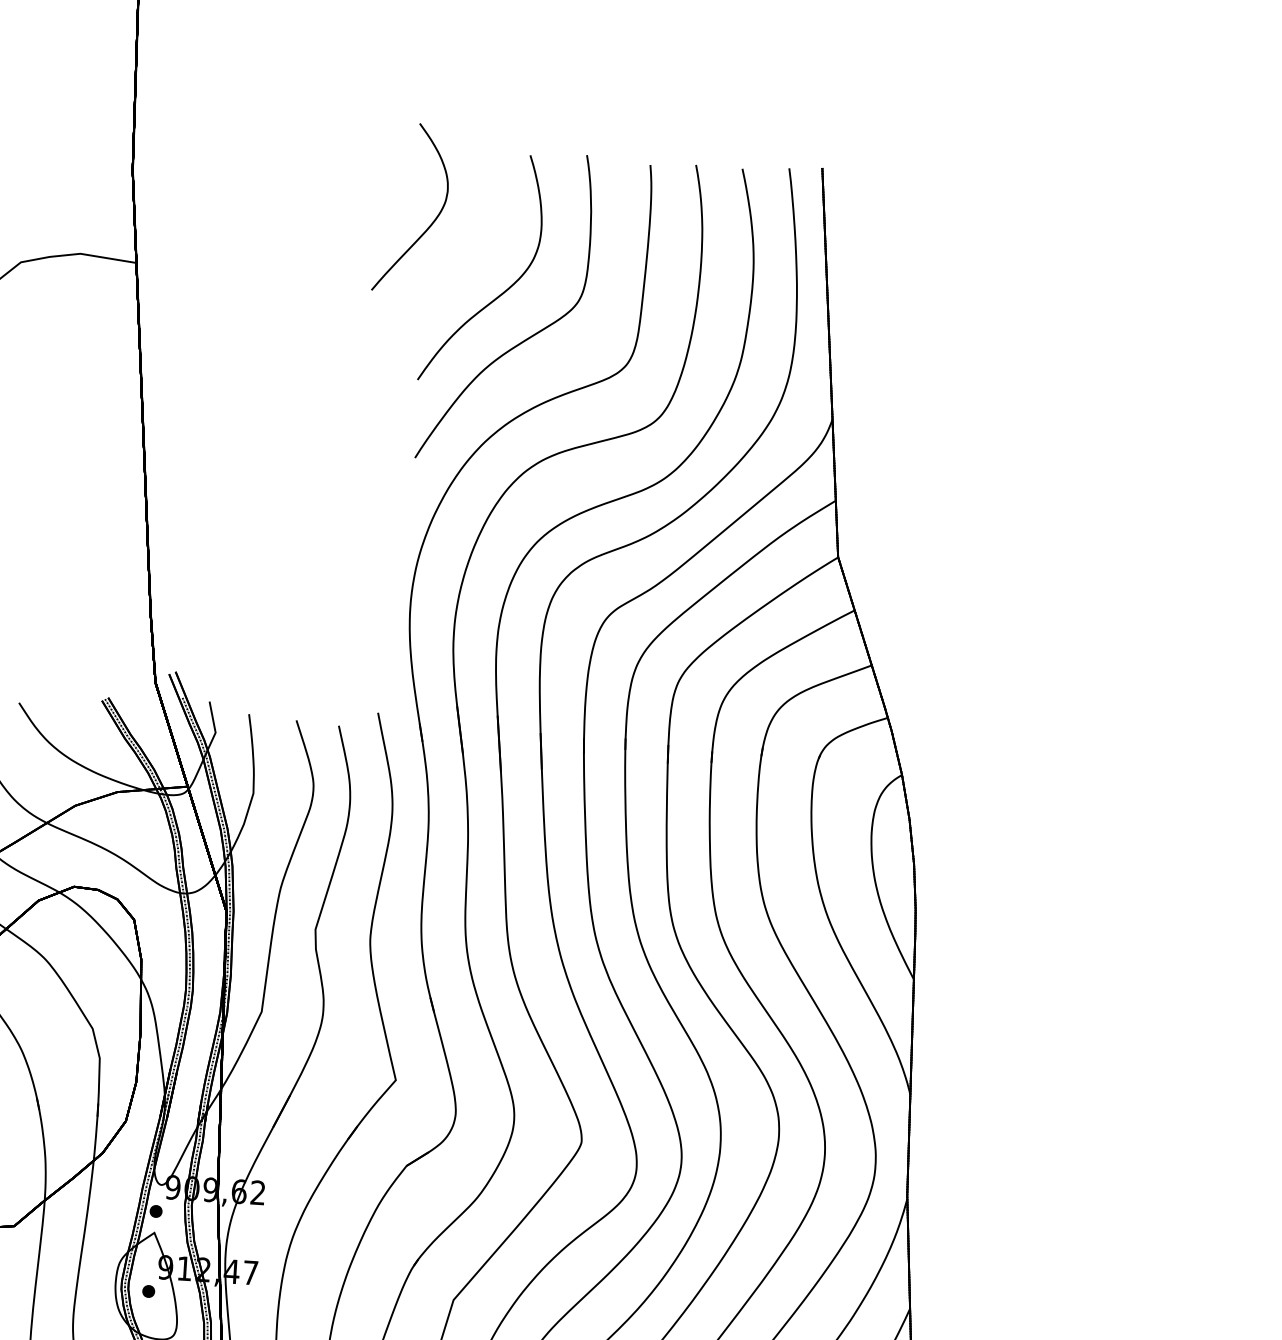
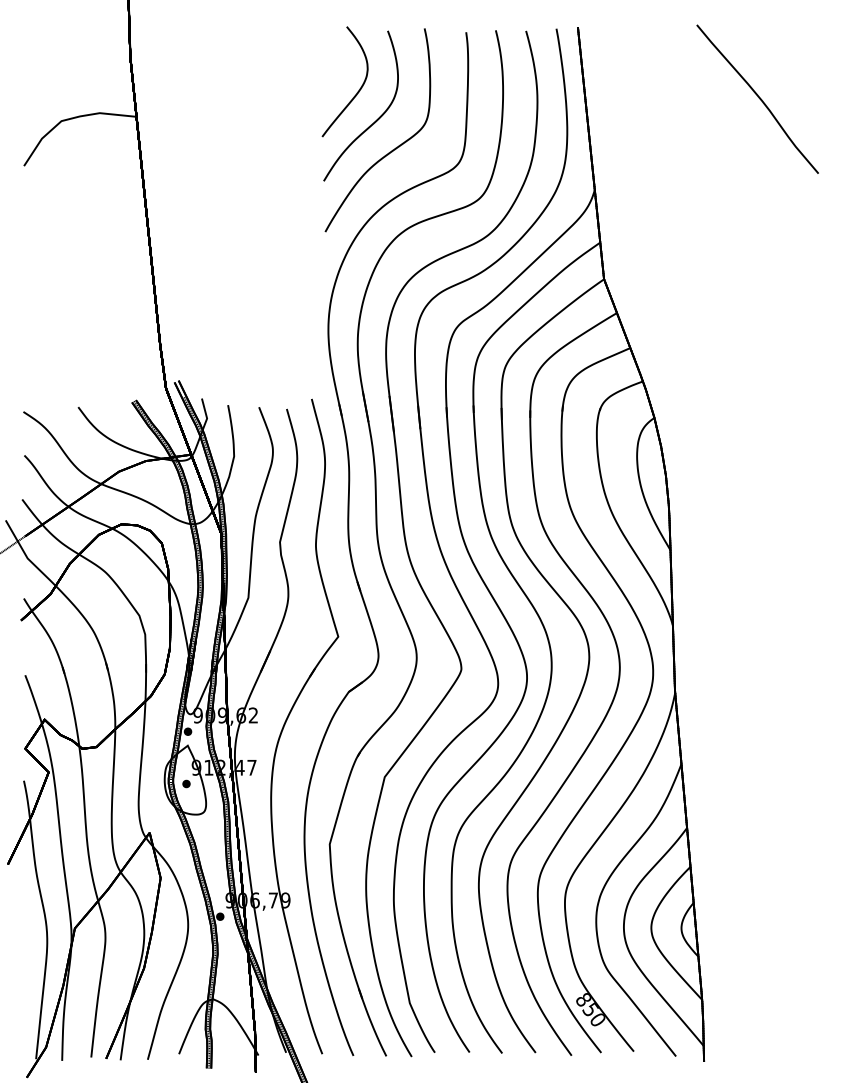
part: (429, 223) -> (357, 91), moved
curve: (1092, 294) -> (758, 98), added

